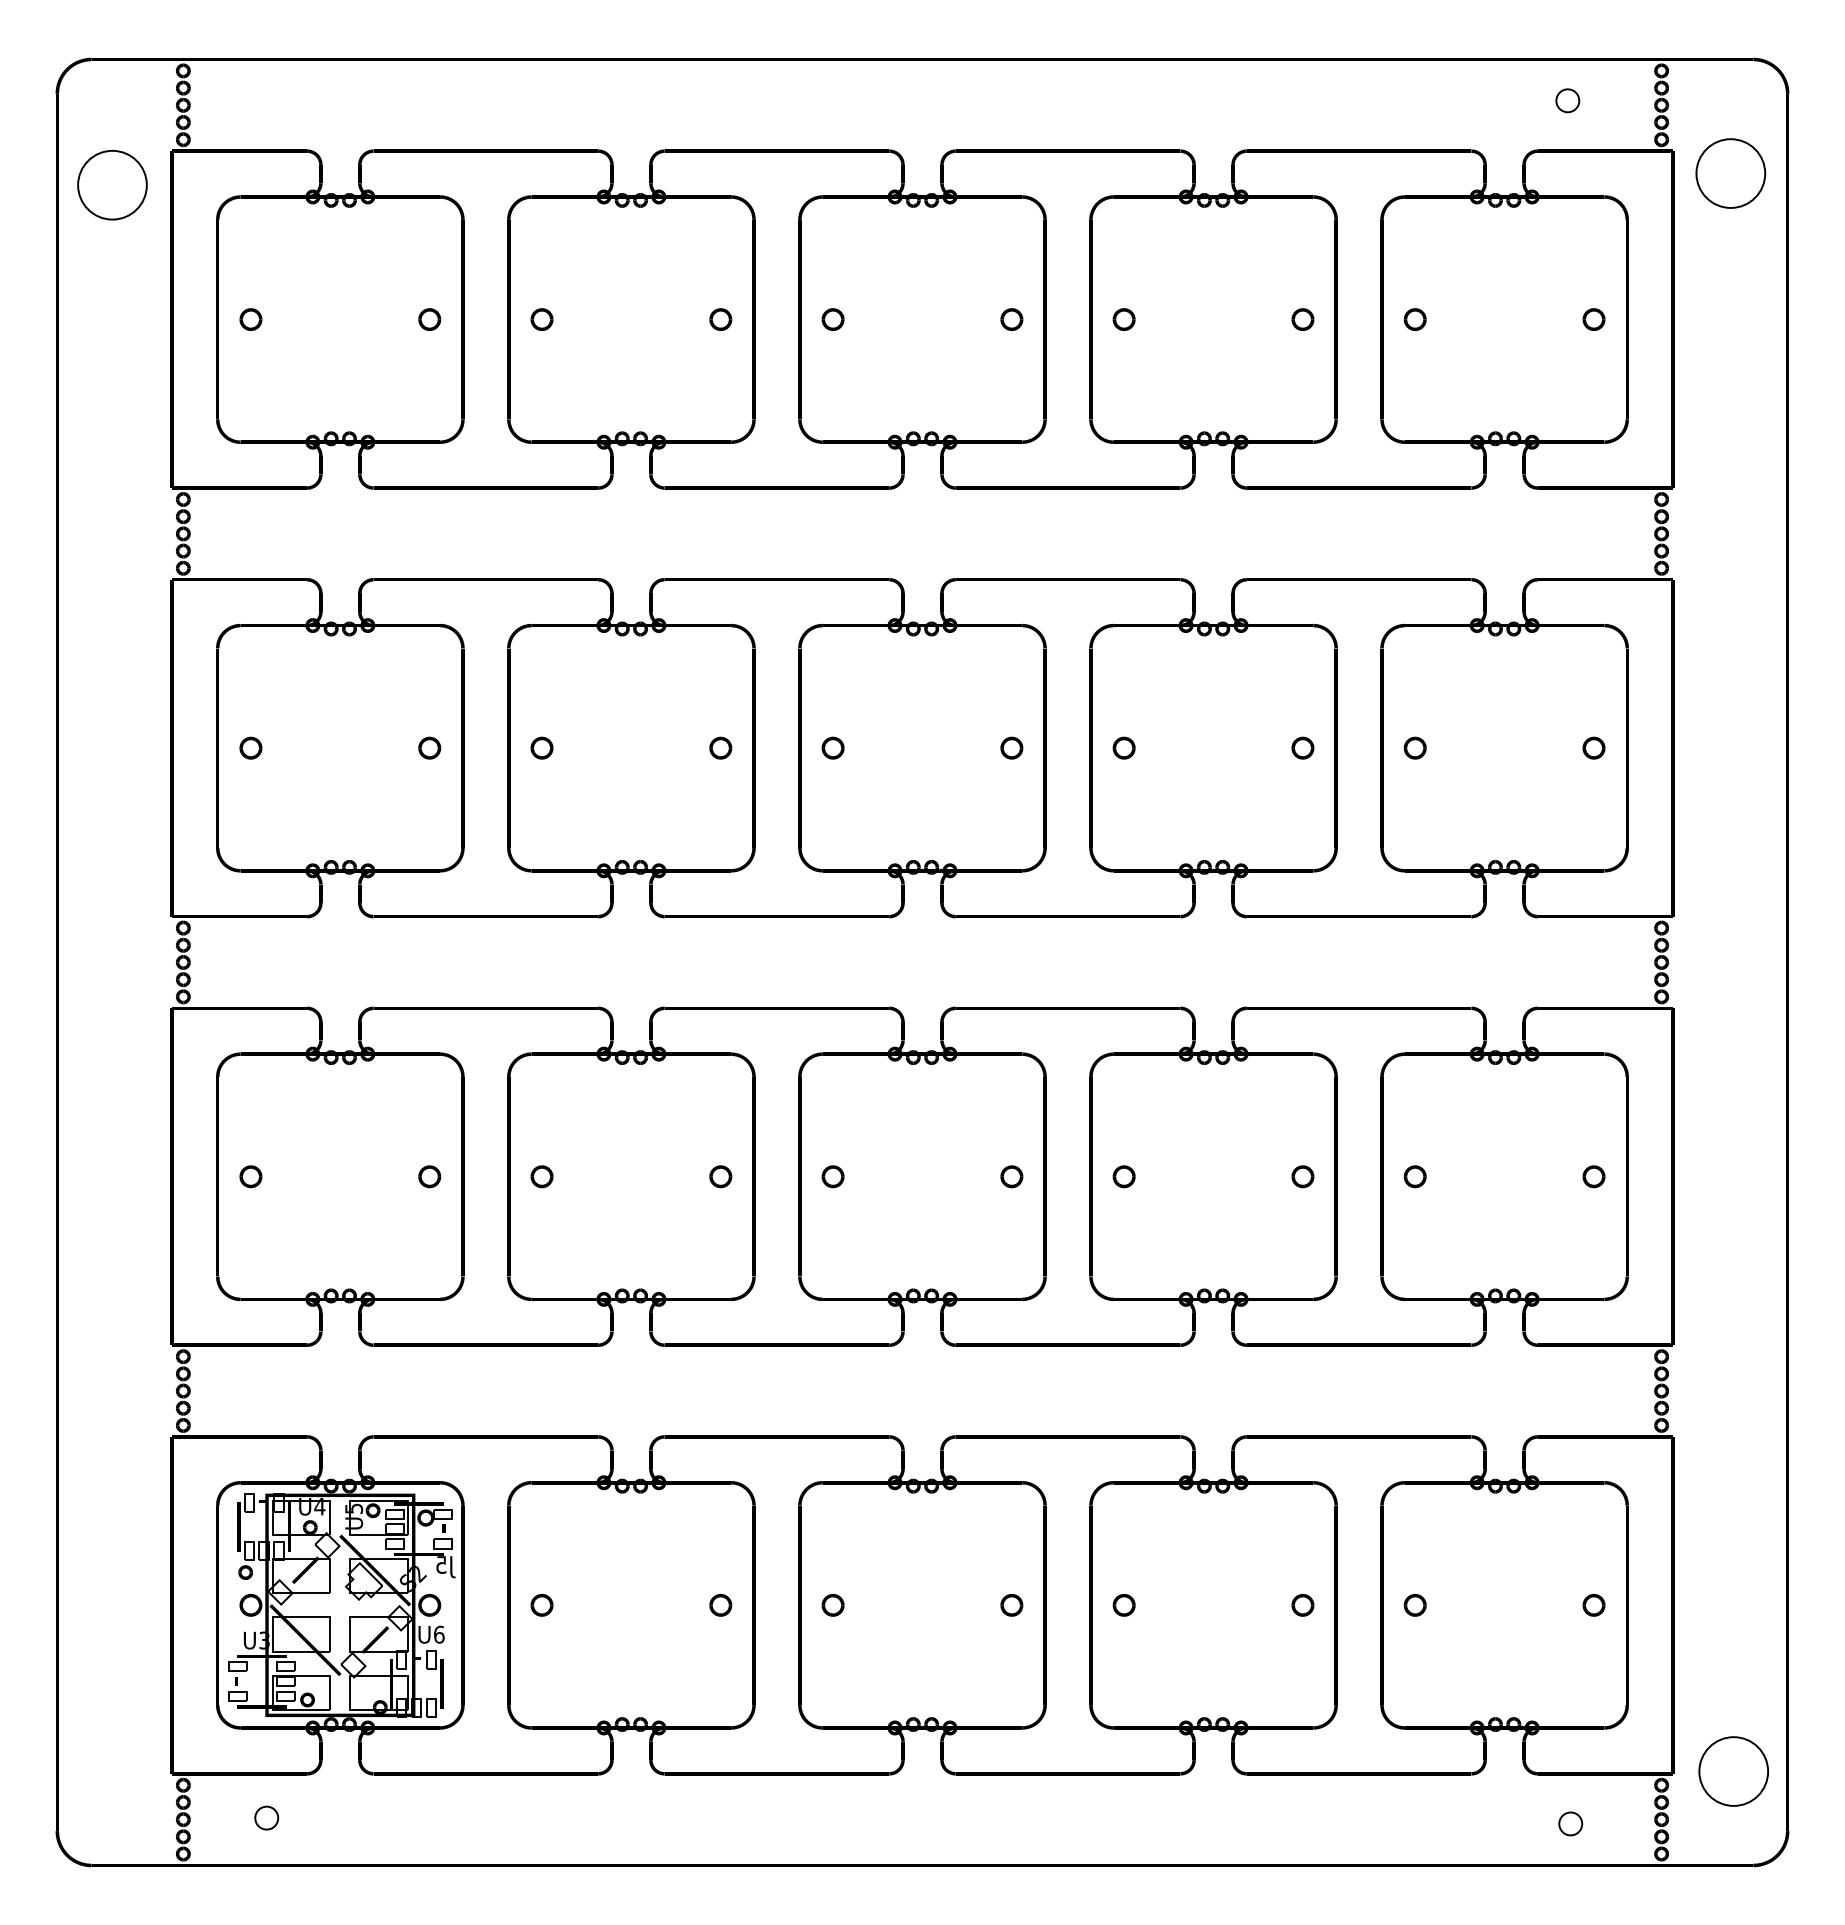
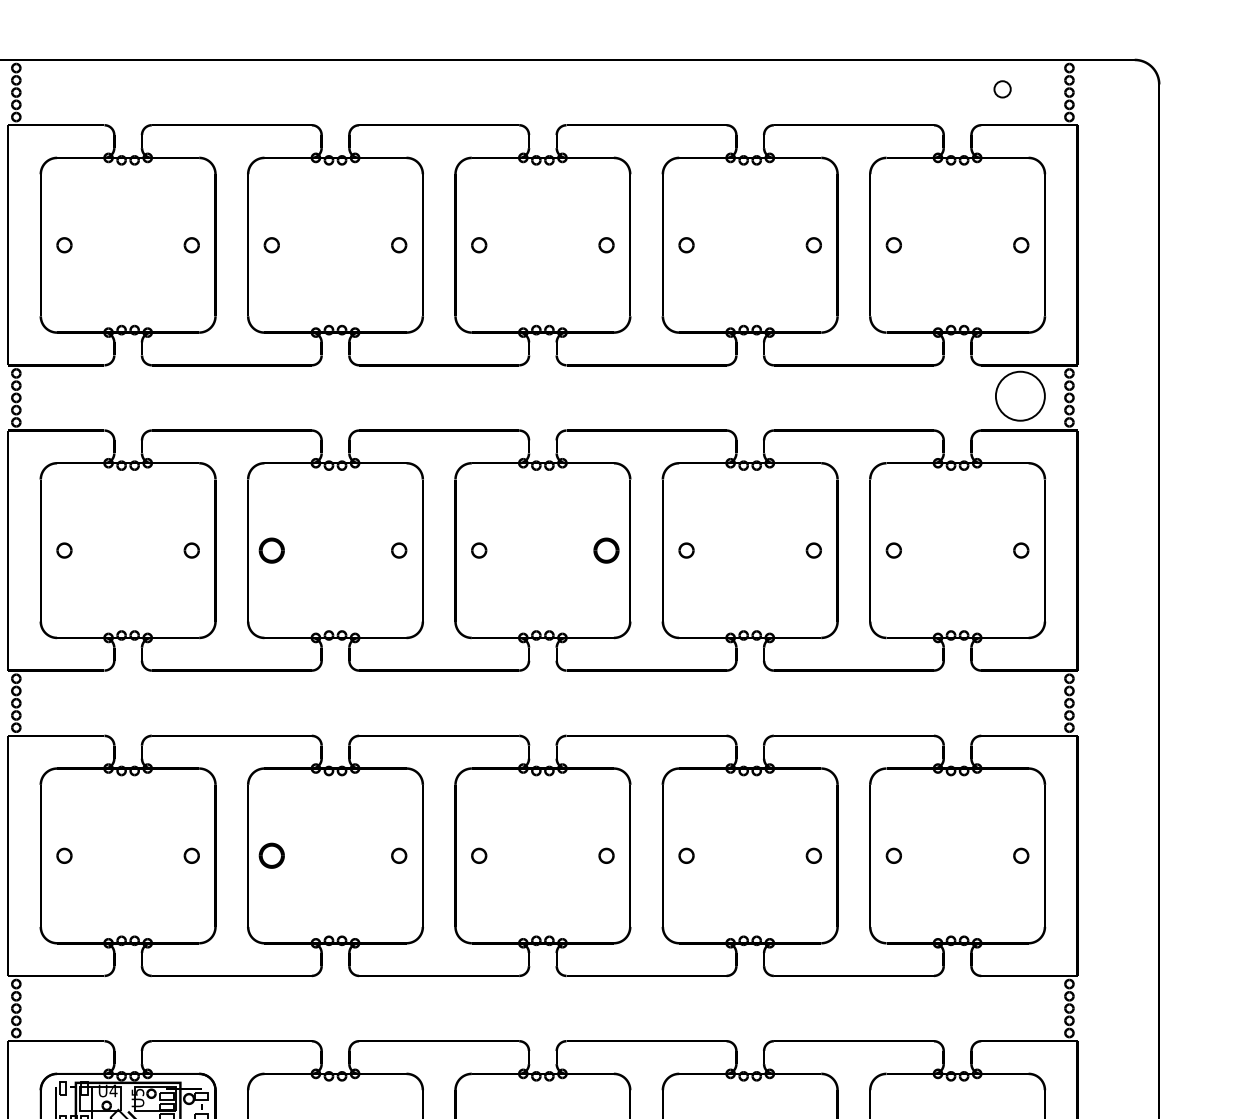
circle: (1730, 173) -> (1020, 396), moved
part: (541, 747) -> (271, 550), size x1.6
part: (1011, 747) -> (606, 550), size x1.6
part: (541, 1176) -> (271, 855), size x1.6

